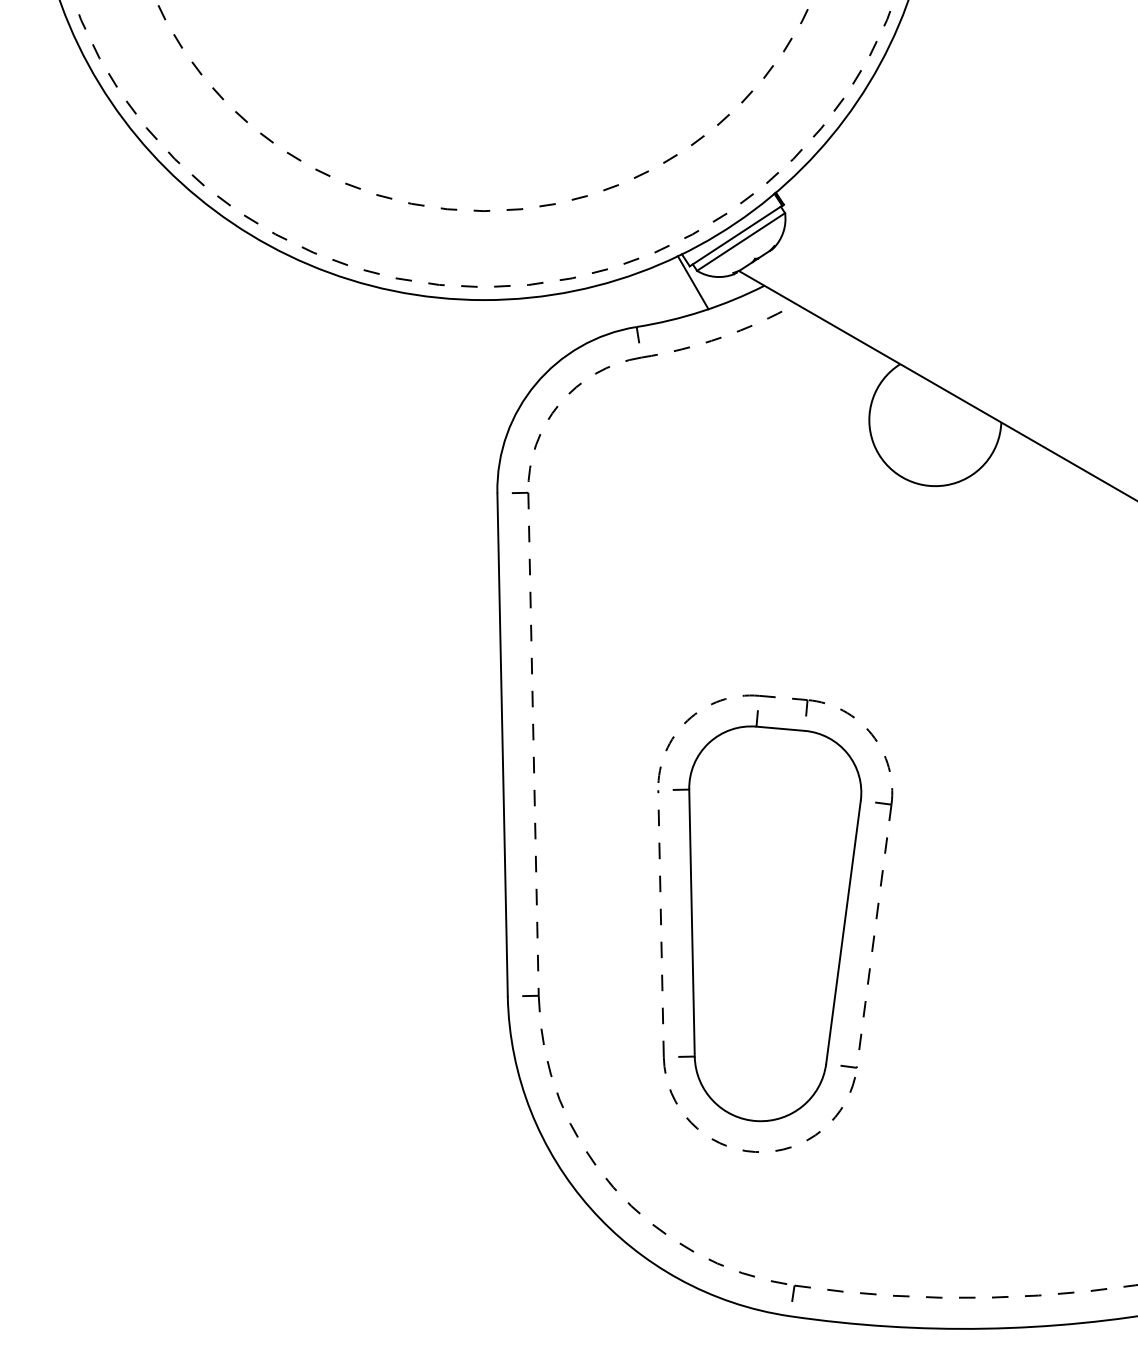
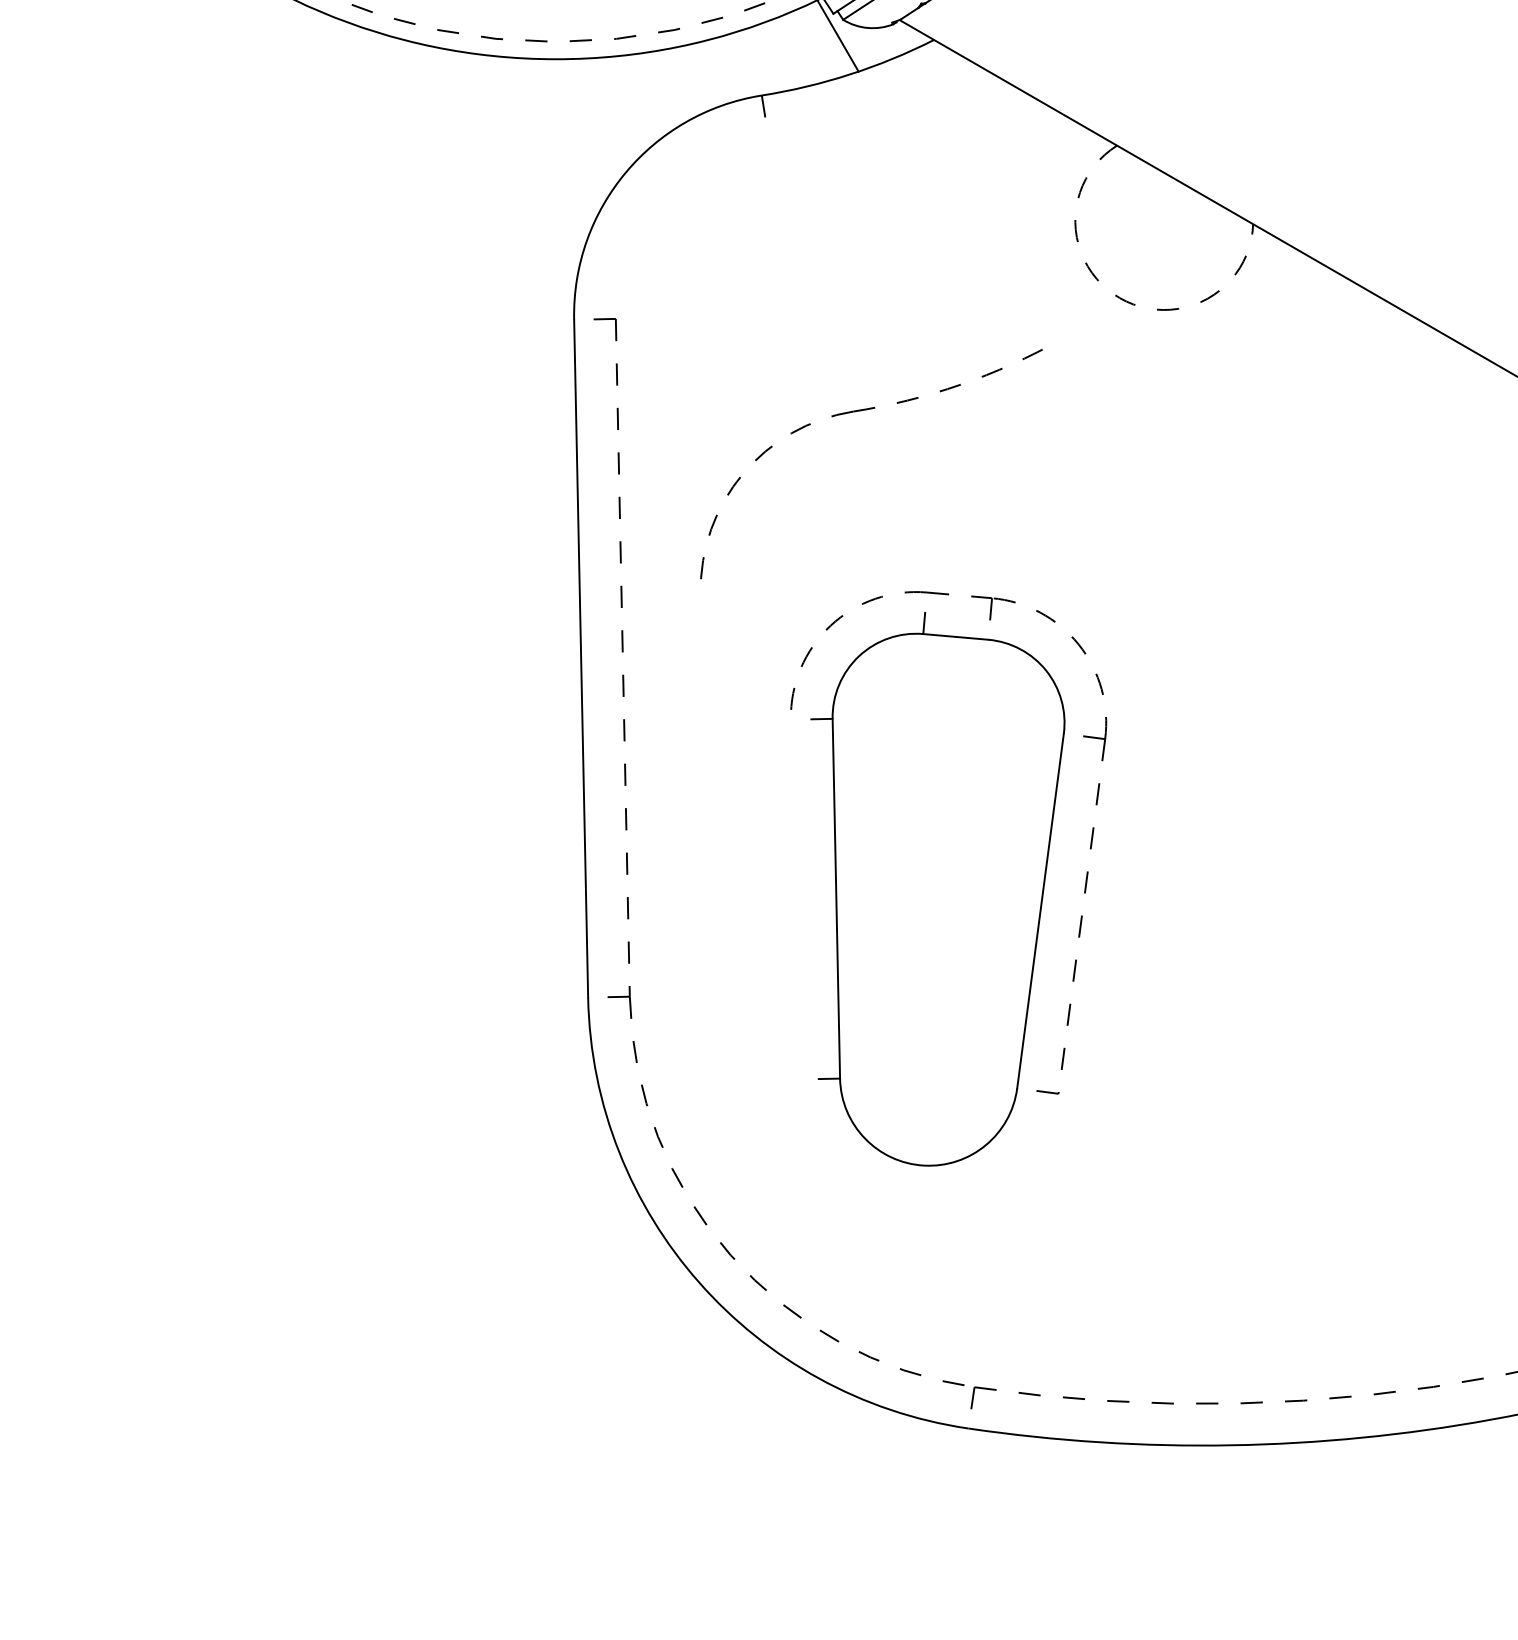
part: (649, 357) -> (863, 411), moved
arc: (902, 477) -> (1120, 298), solid -> dashed
part: (663, 977) -> (797, 972), removed

